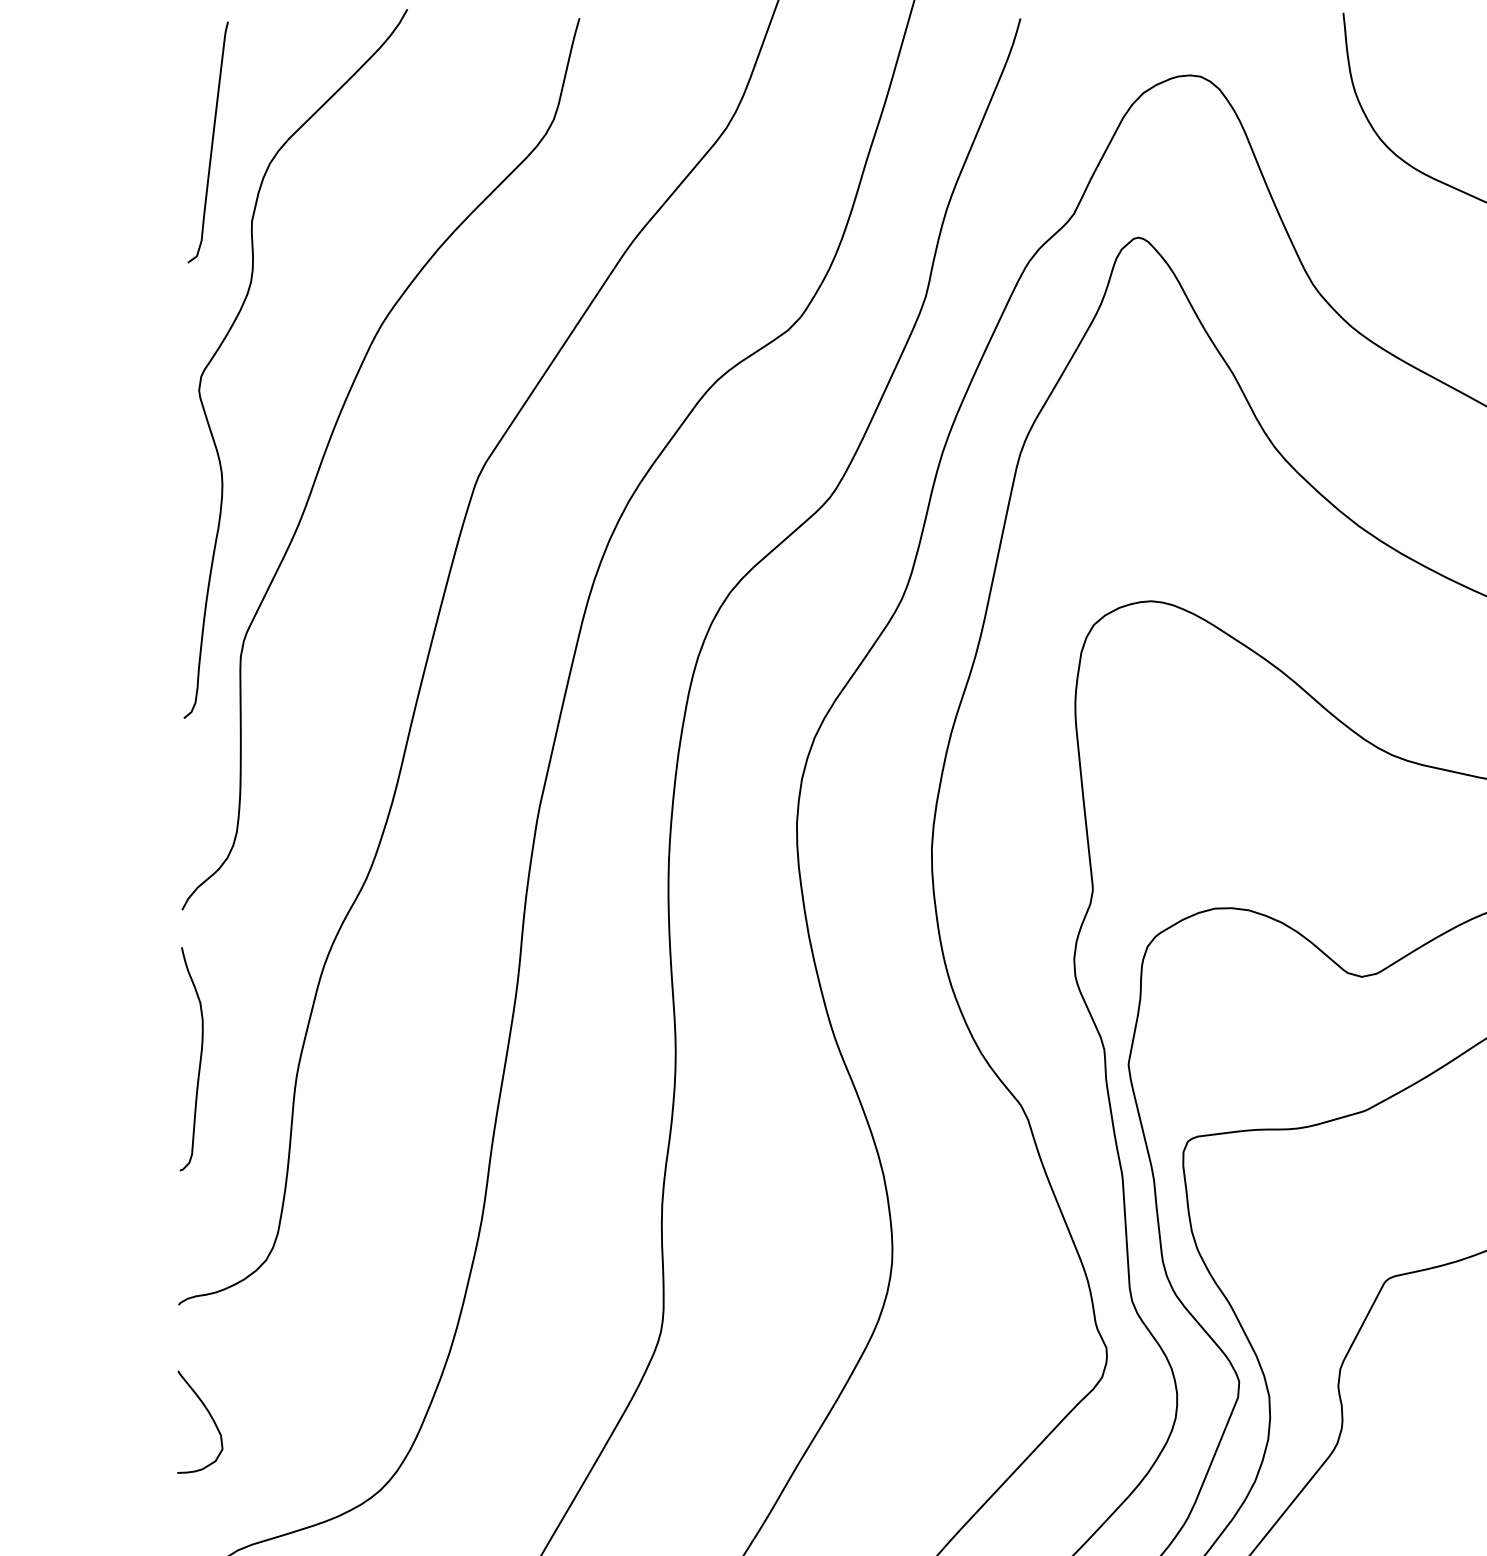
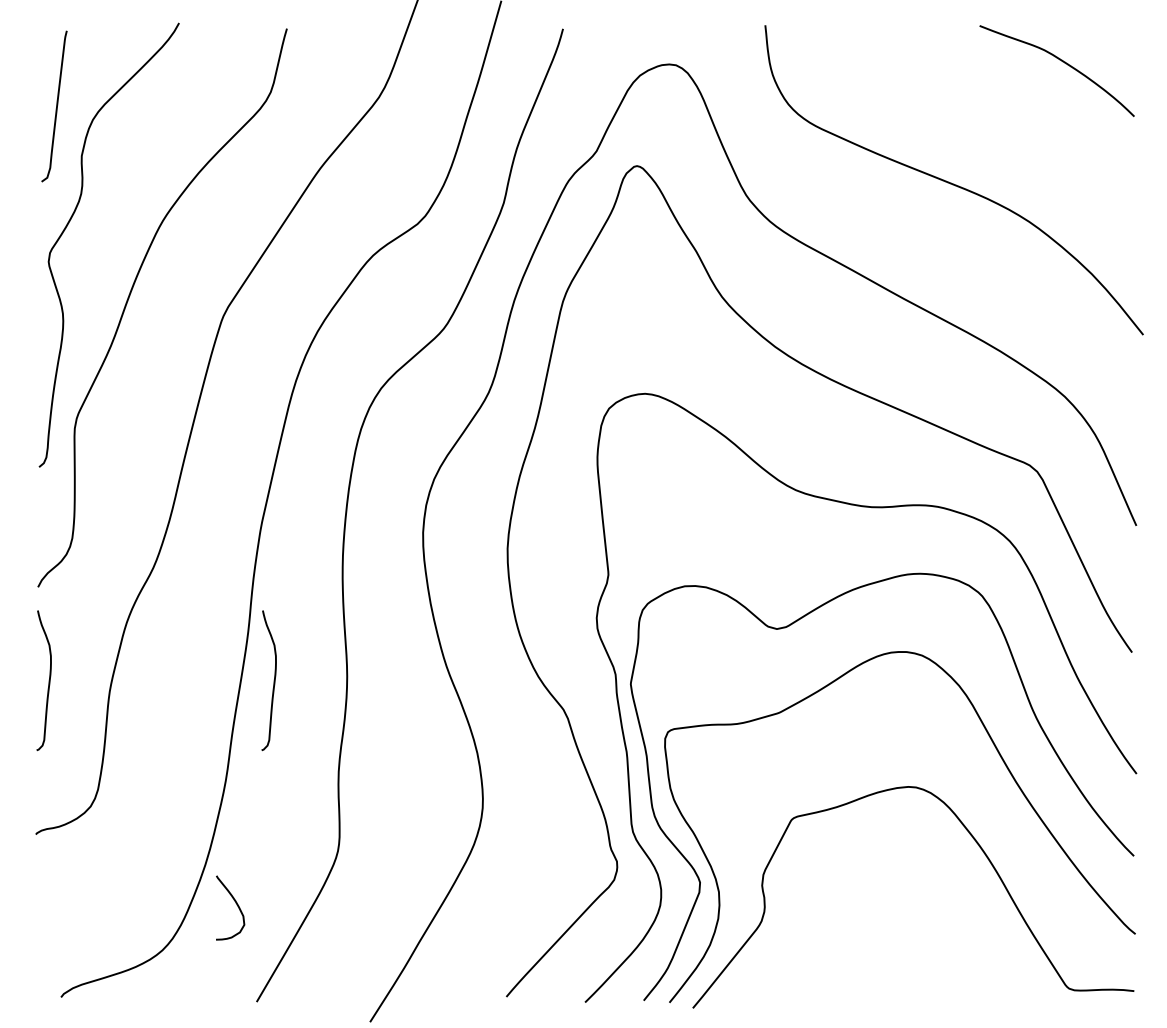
curve: (558, 1059) -> (273, 680), added
curve: (209, 1418) -> (236, 905), moved

